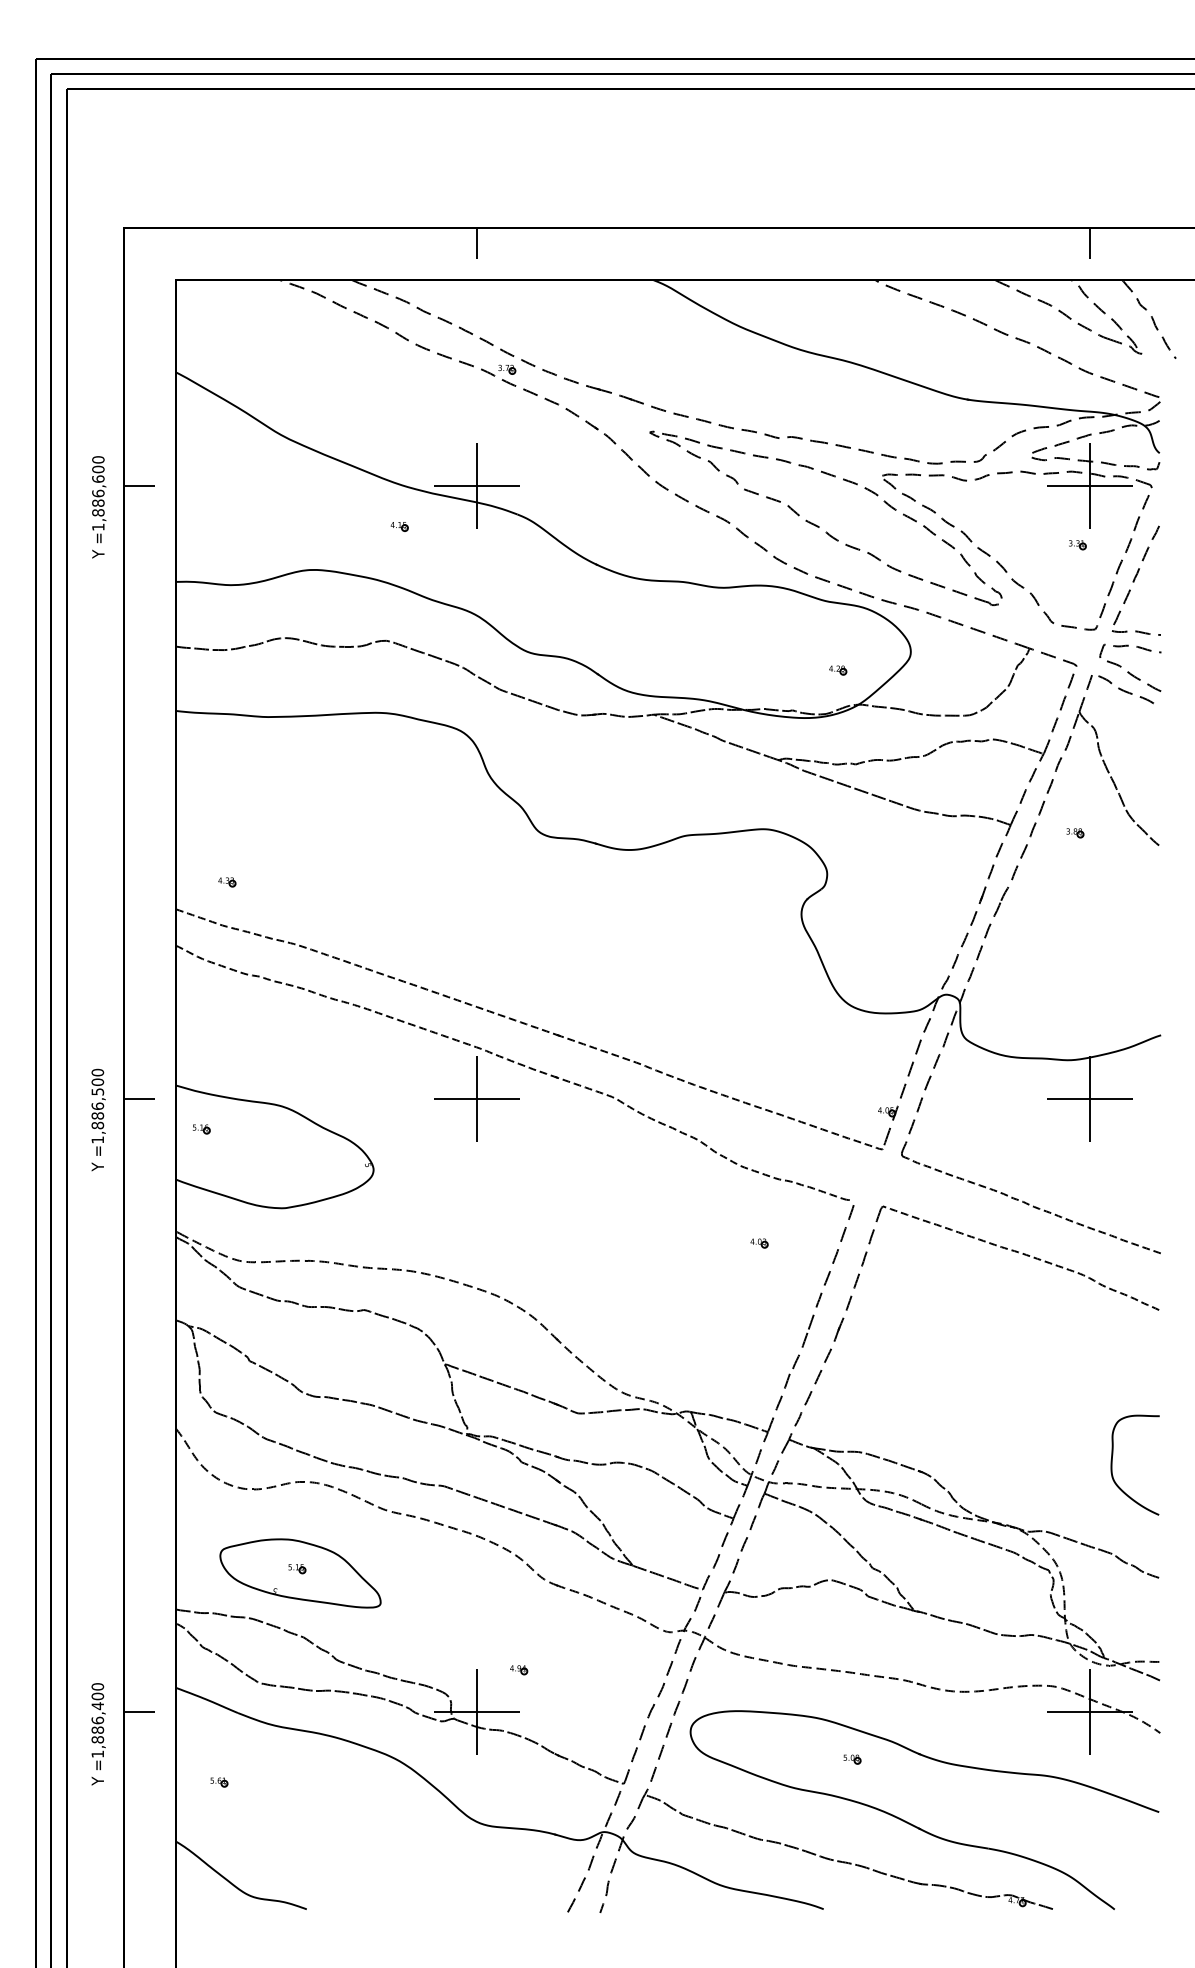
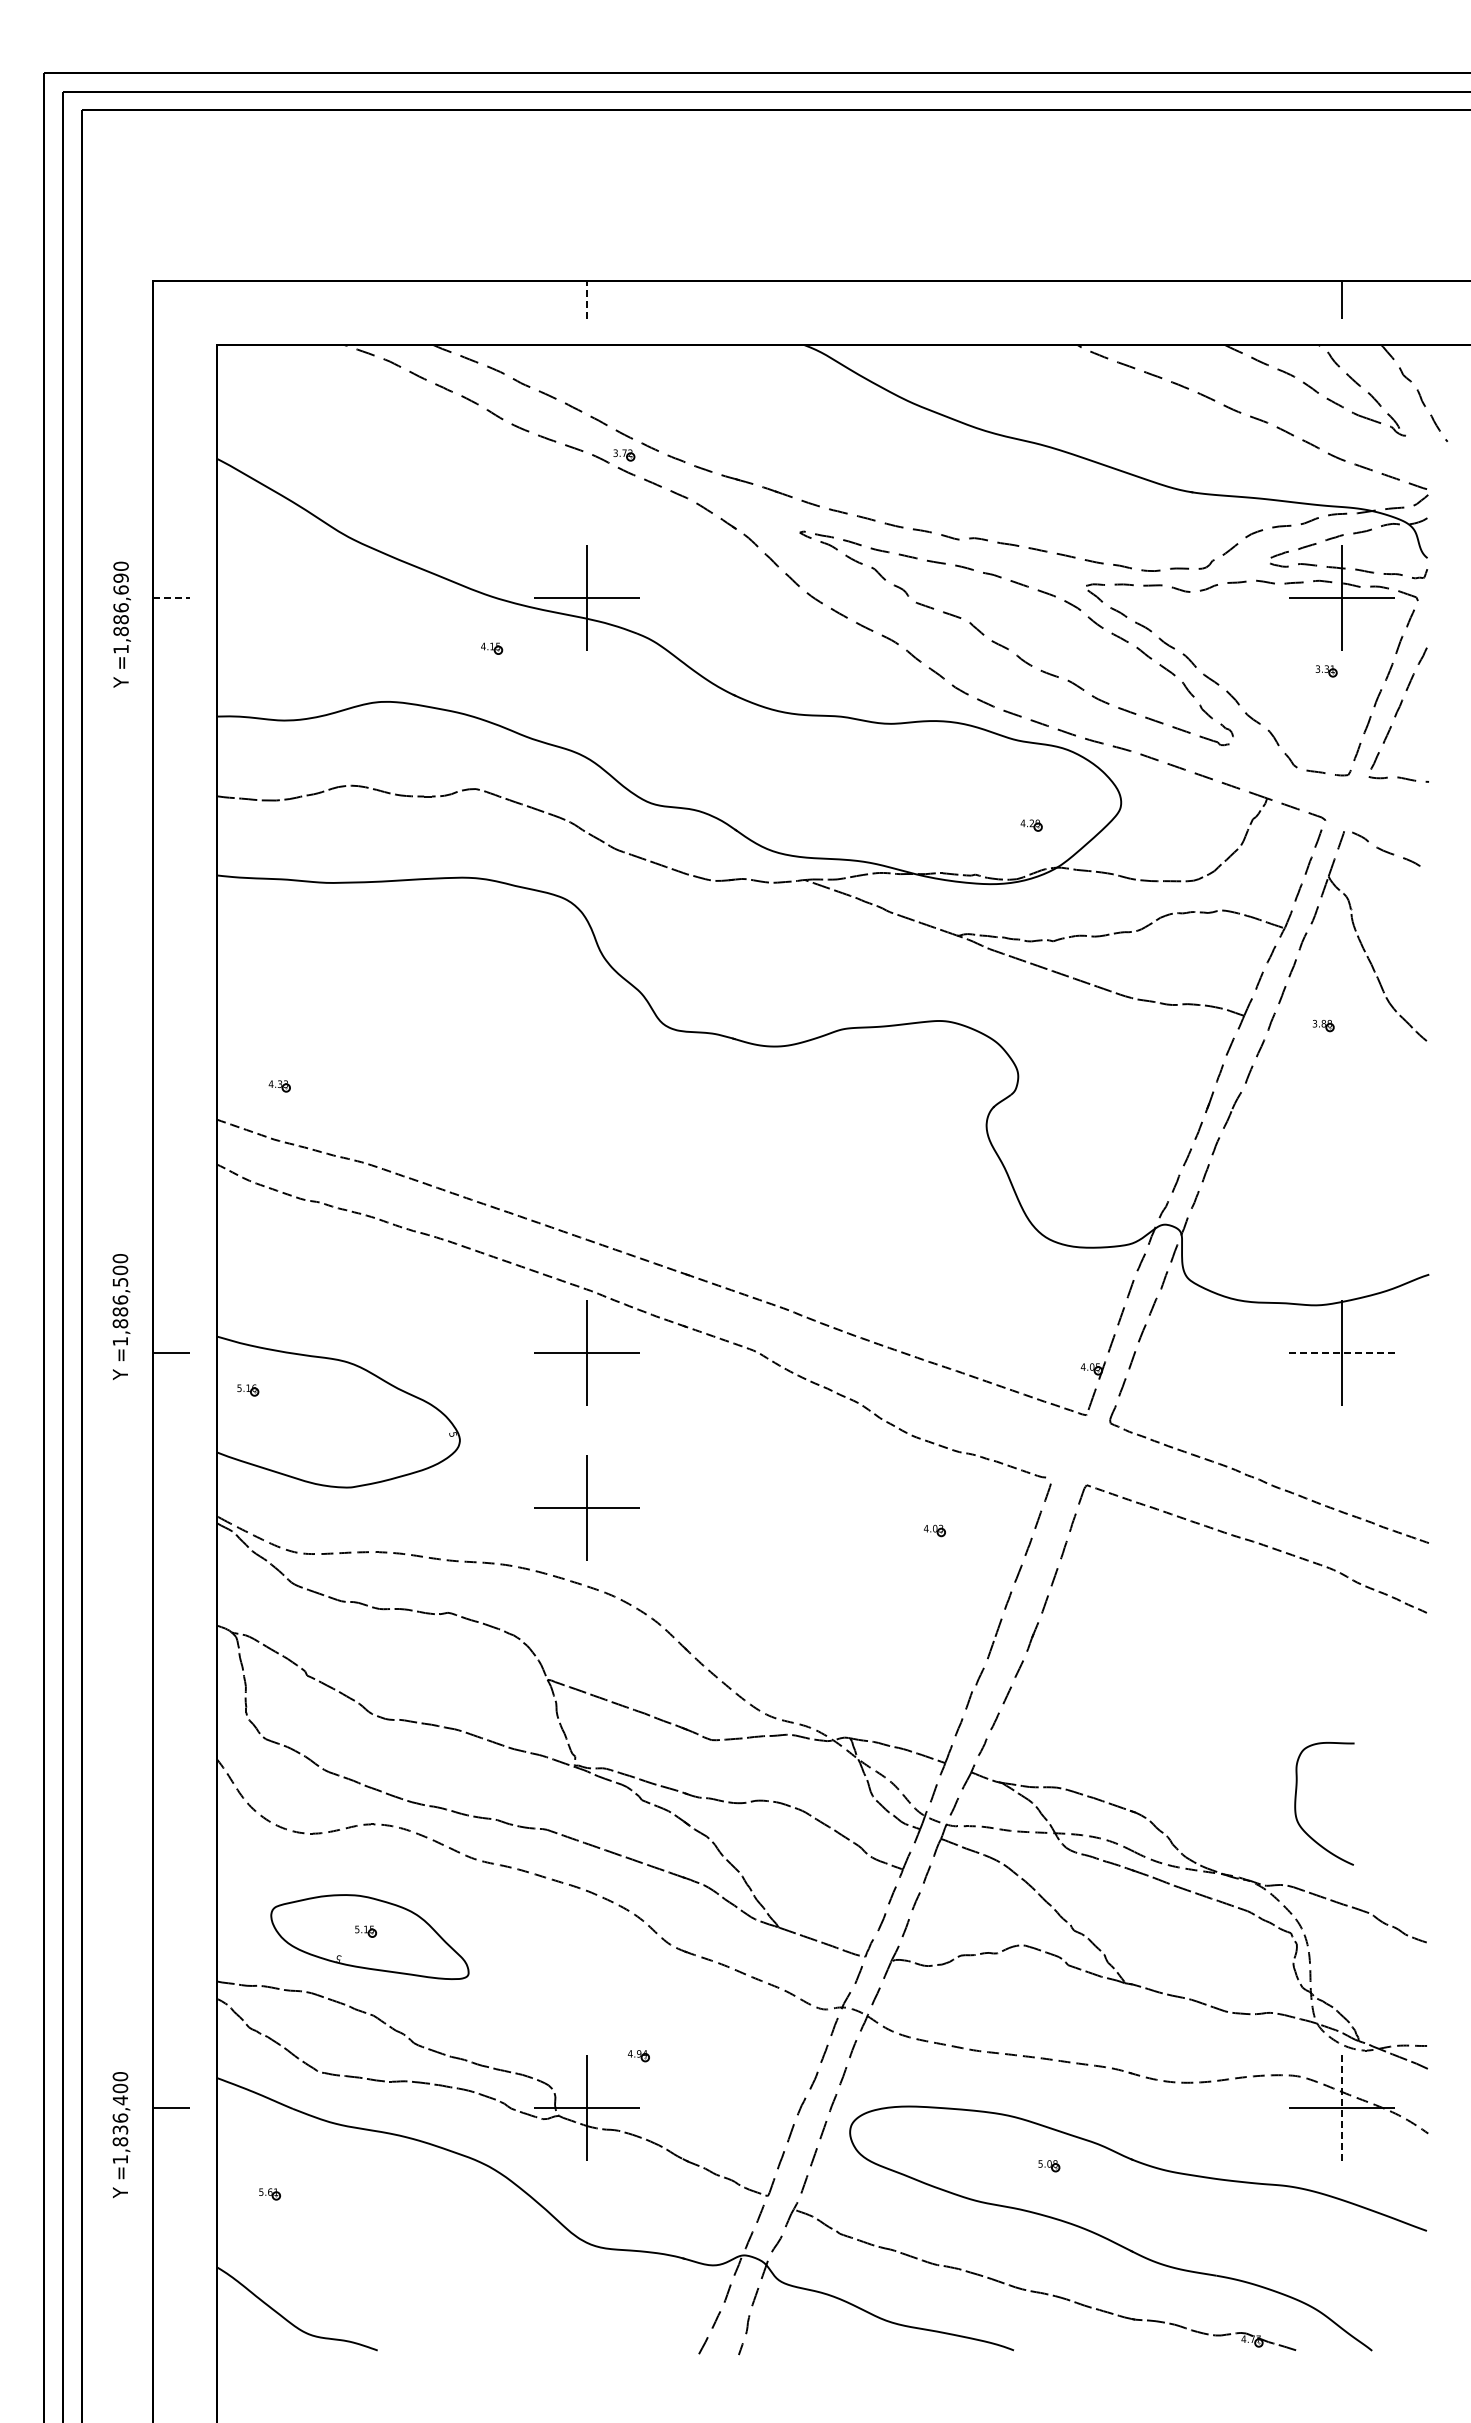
line: (477, 243) -> (587, 299), solid -> dashed
text: (97, 468) -> (120, 577), =1,886,600 -> =1,886,690
line: (139, 485) -> (171, 598), solid -> dashed
curve: (1127, 671) -> (1388, 826), removed
line: (1089, 1099) -> (1341, 1353), solid -> dashed
text: (98, 1119) -> (121, 1316), moved
part: (476, 1224) -> (586, 1507), added
curve: (1112, 1464) -> (1296, 1803), moved
line: (1089, 1711) -> (1341, 2107), solid -> dashed
text: (97, 1729) -> (120, 2129), =1,886,400 -> =1,836,400

